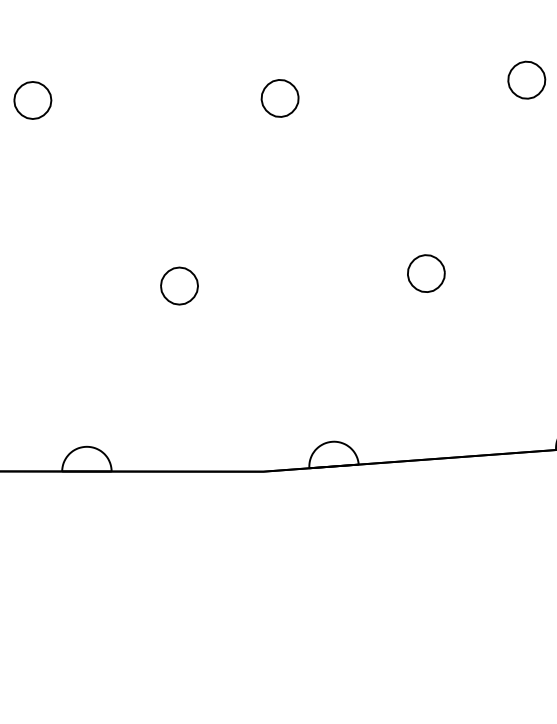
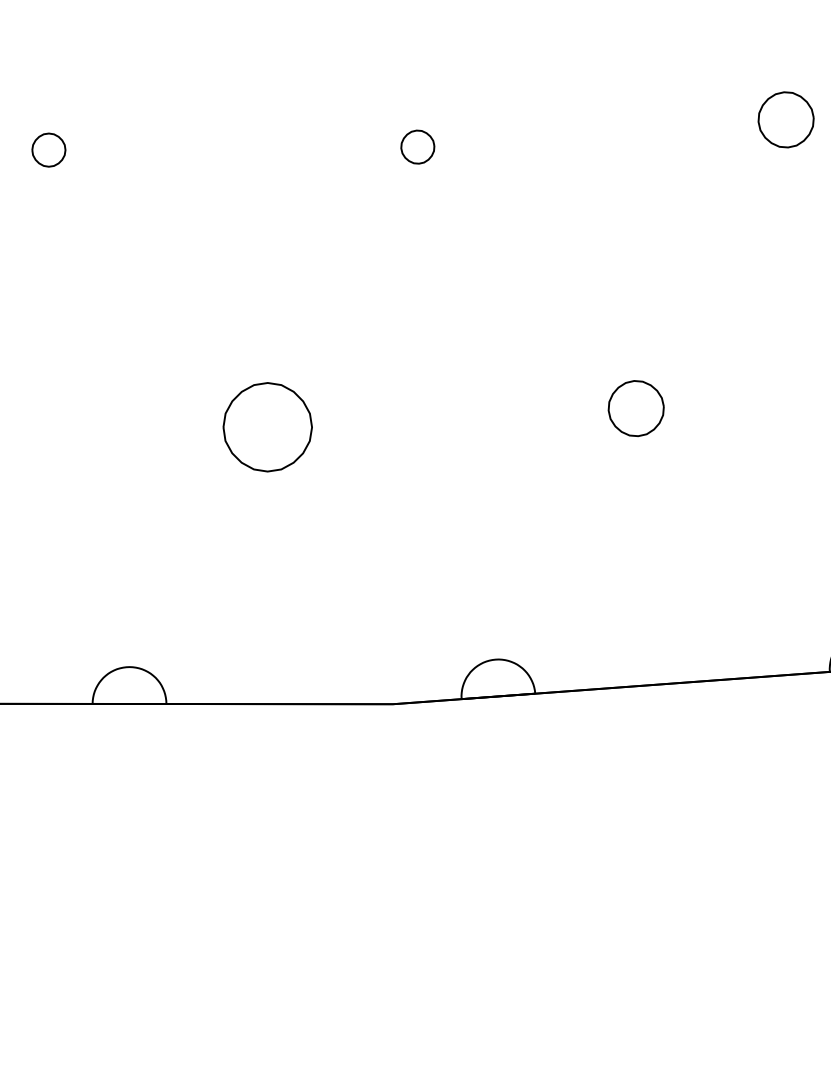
part: (279, 98) -> (416, 147), size x0.6
part: (32, 100) -> (48, 150), size x0.6
part: (179, 285) -> (267, 426), size x1.6

